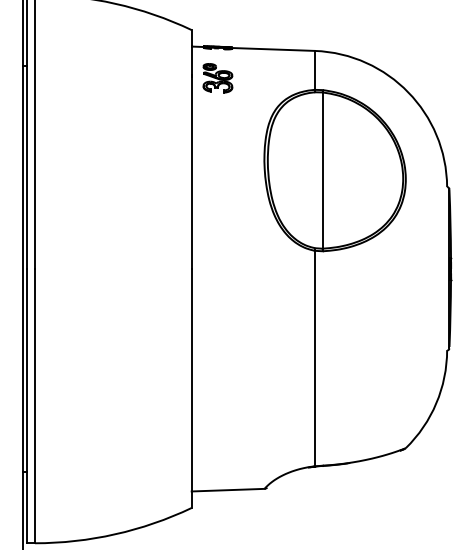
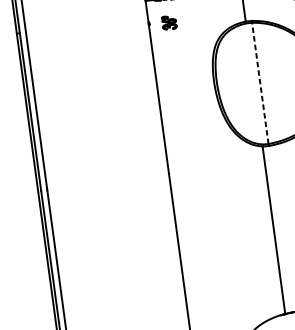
part: (217, 78) -> (169, 22), size x0.6
line: (322, 170) -> (260, 83), solid -> dashed

